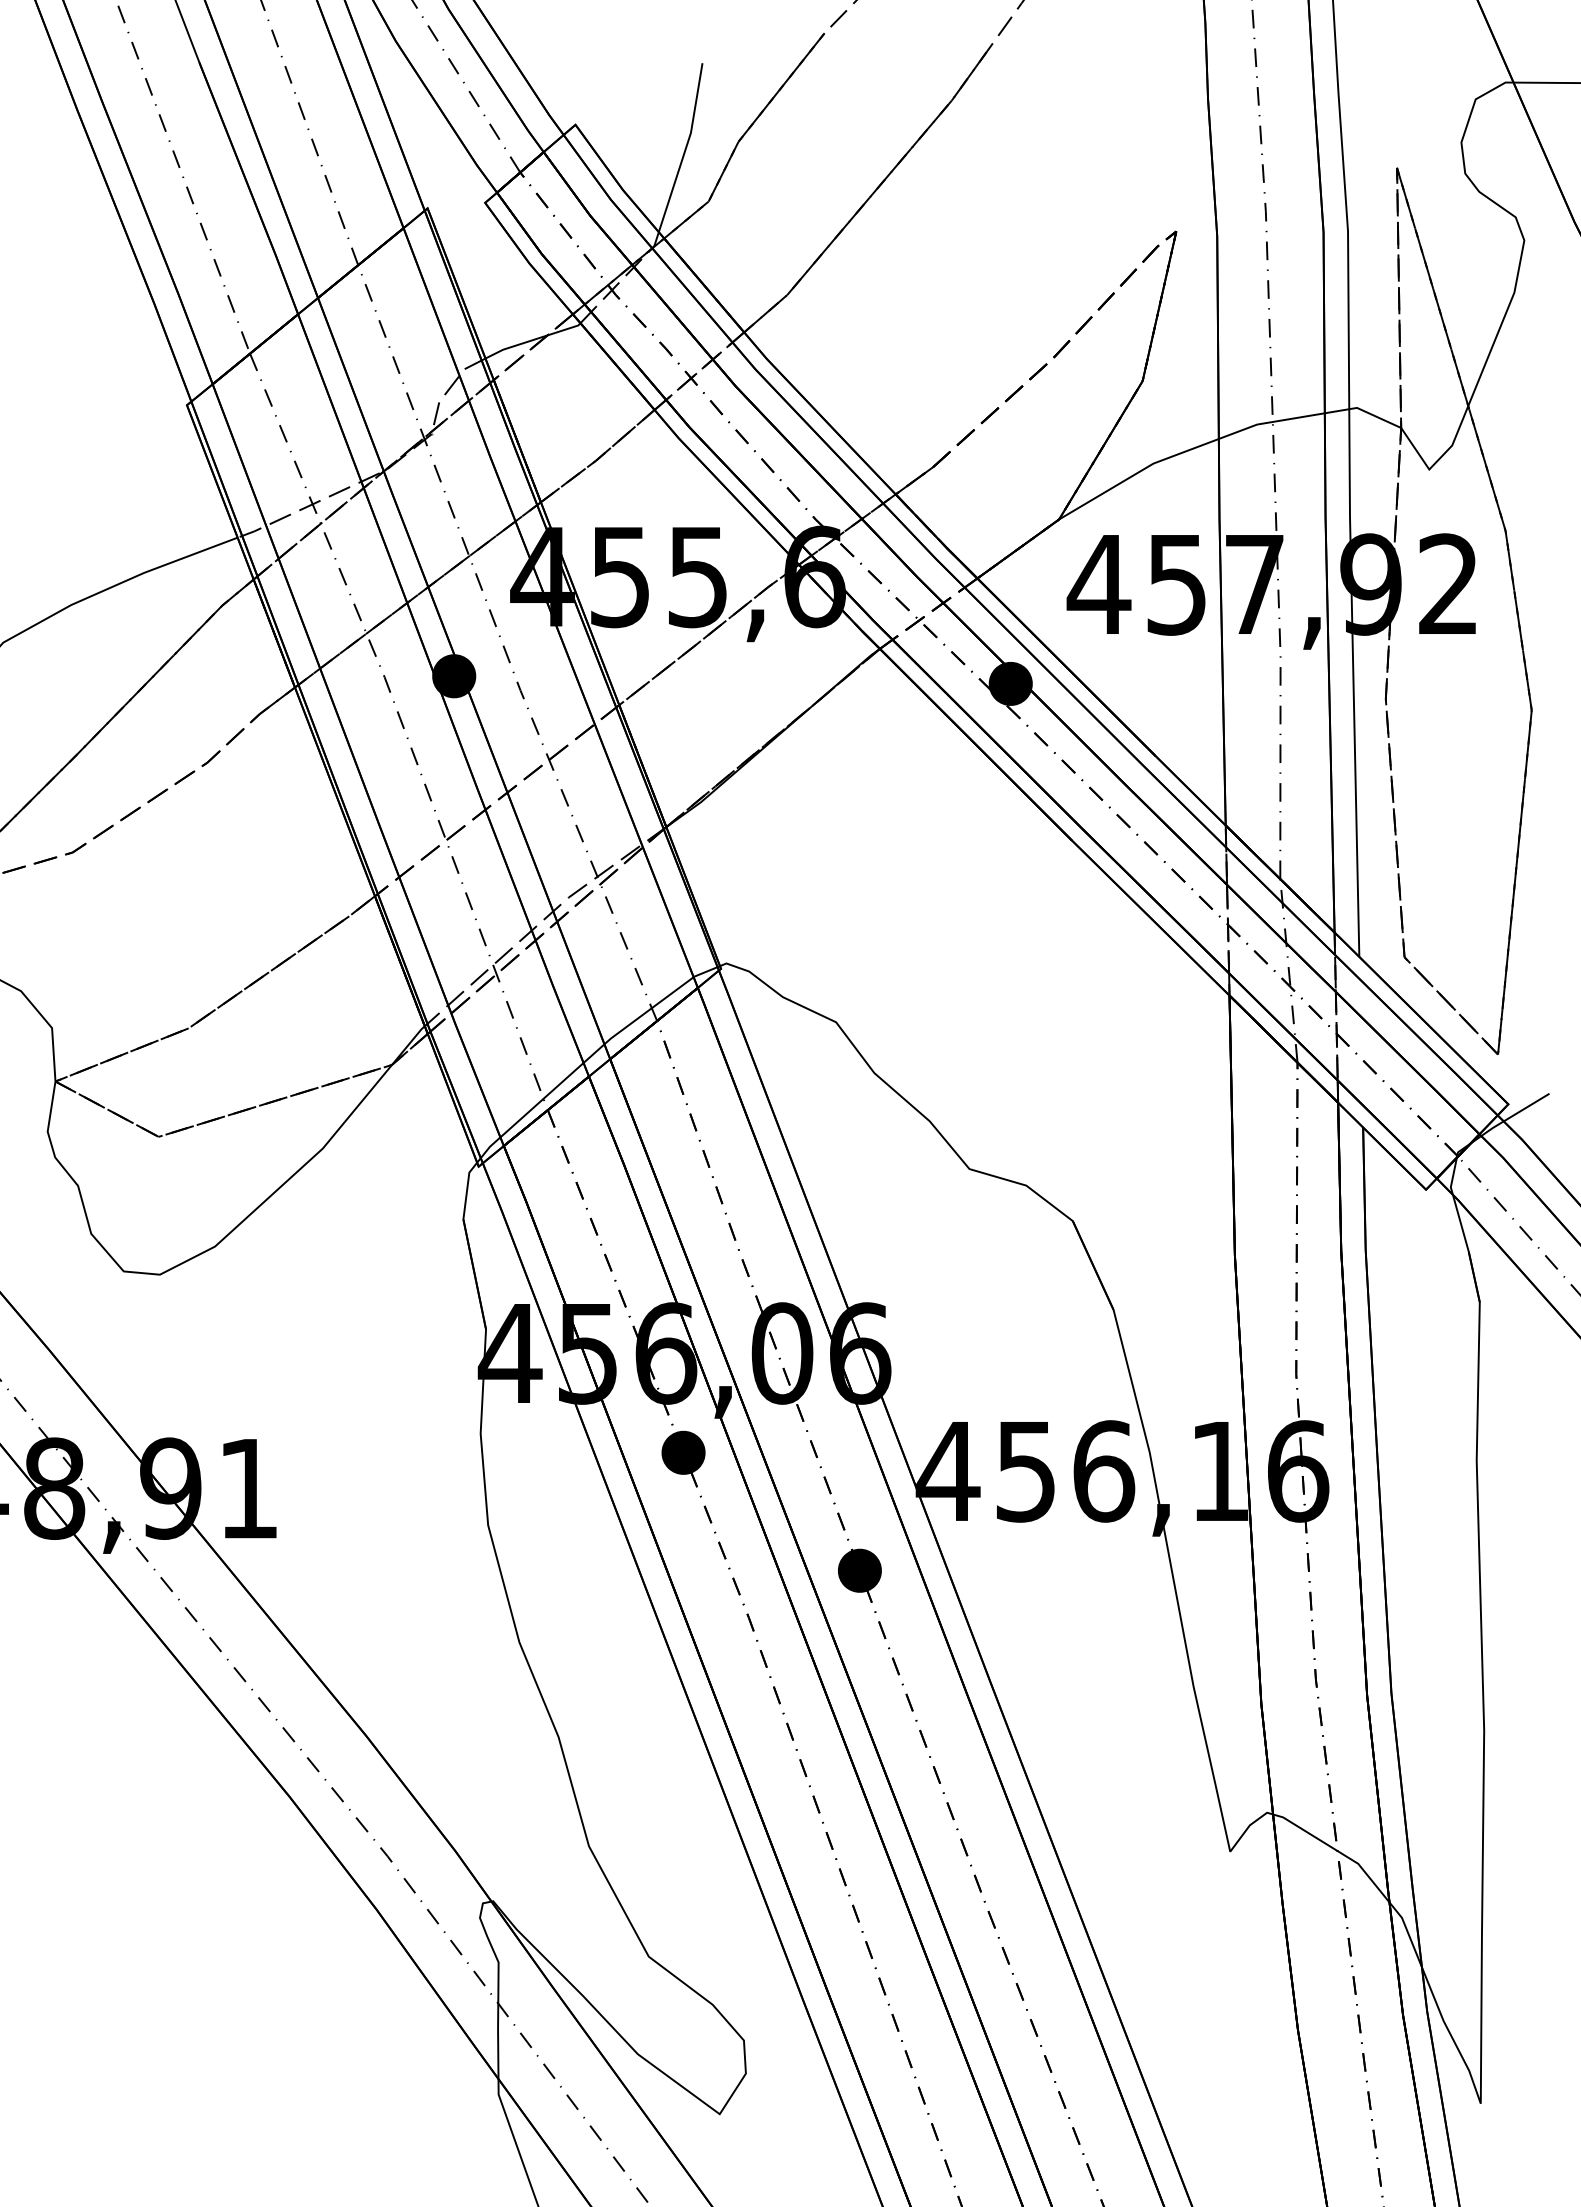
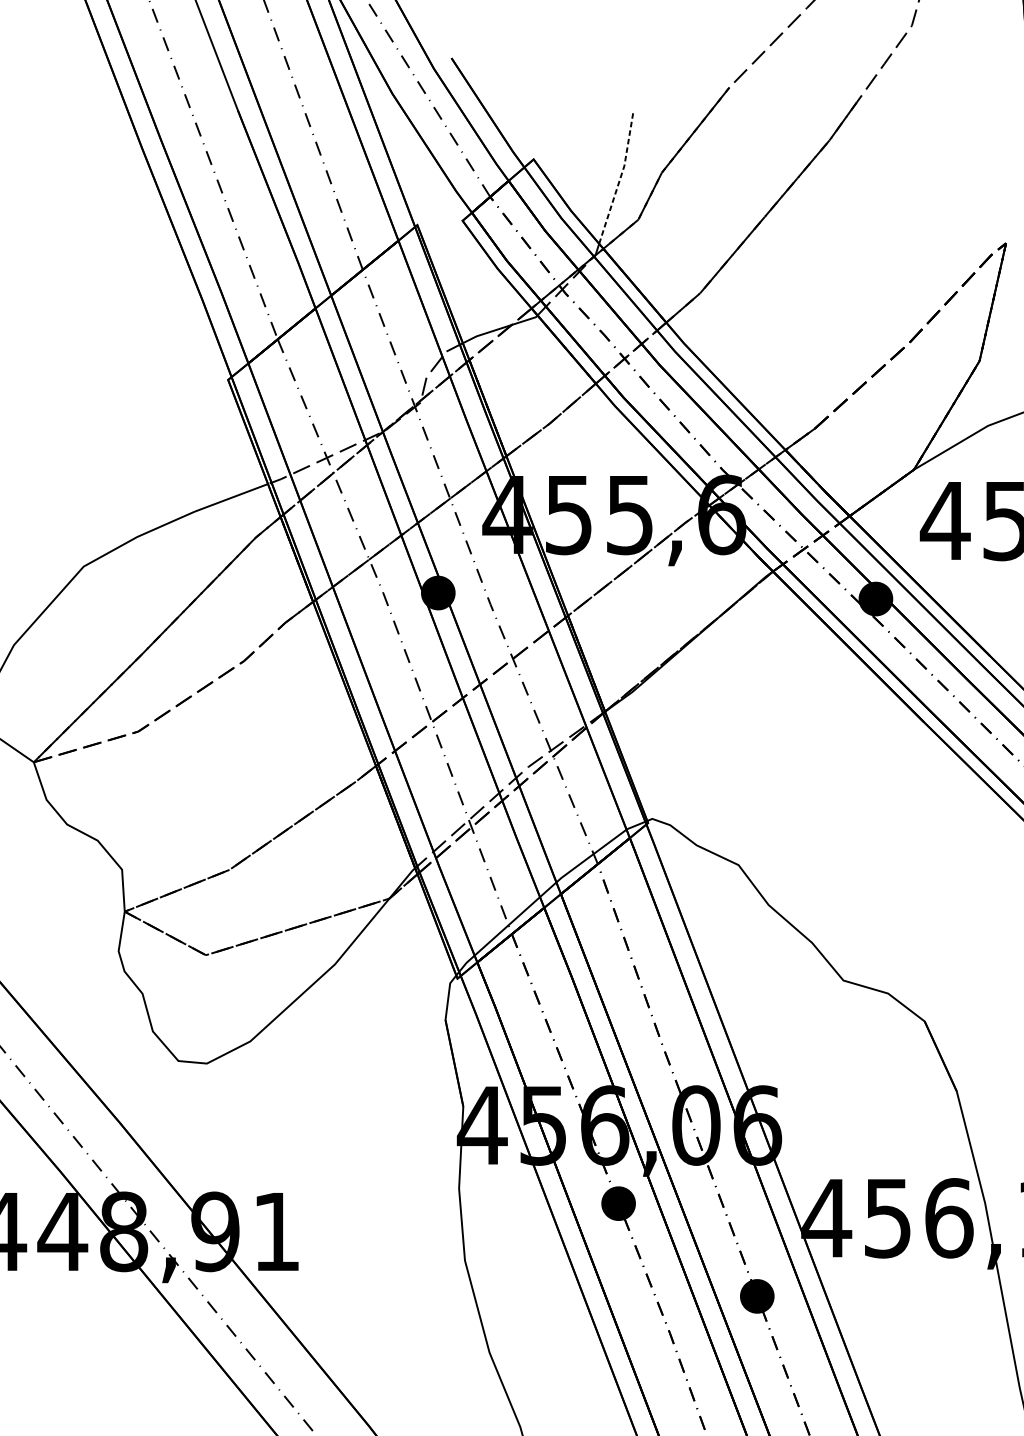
line: (686, 148) -> (620, 178), solid -> dashed

